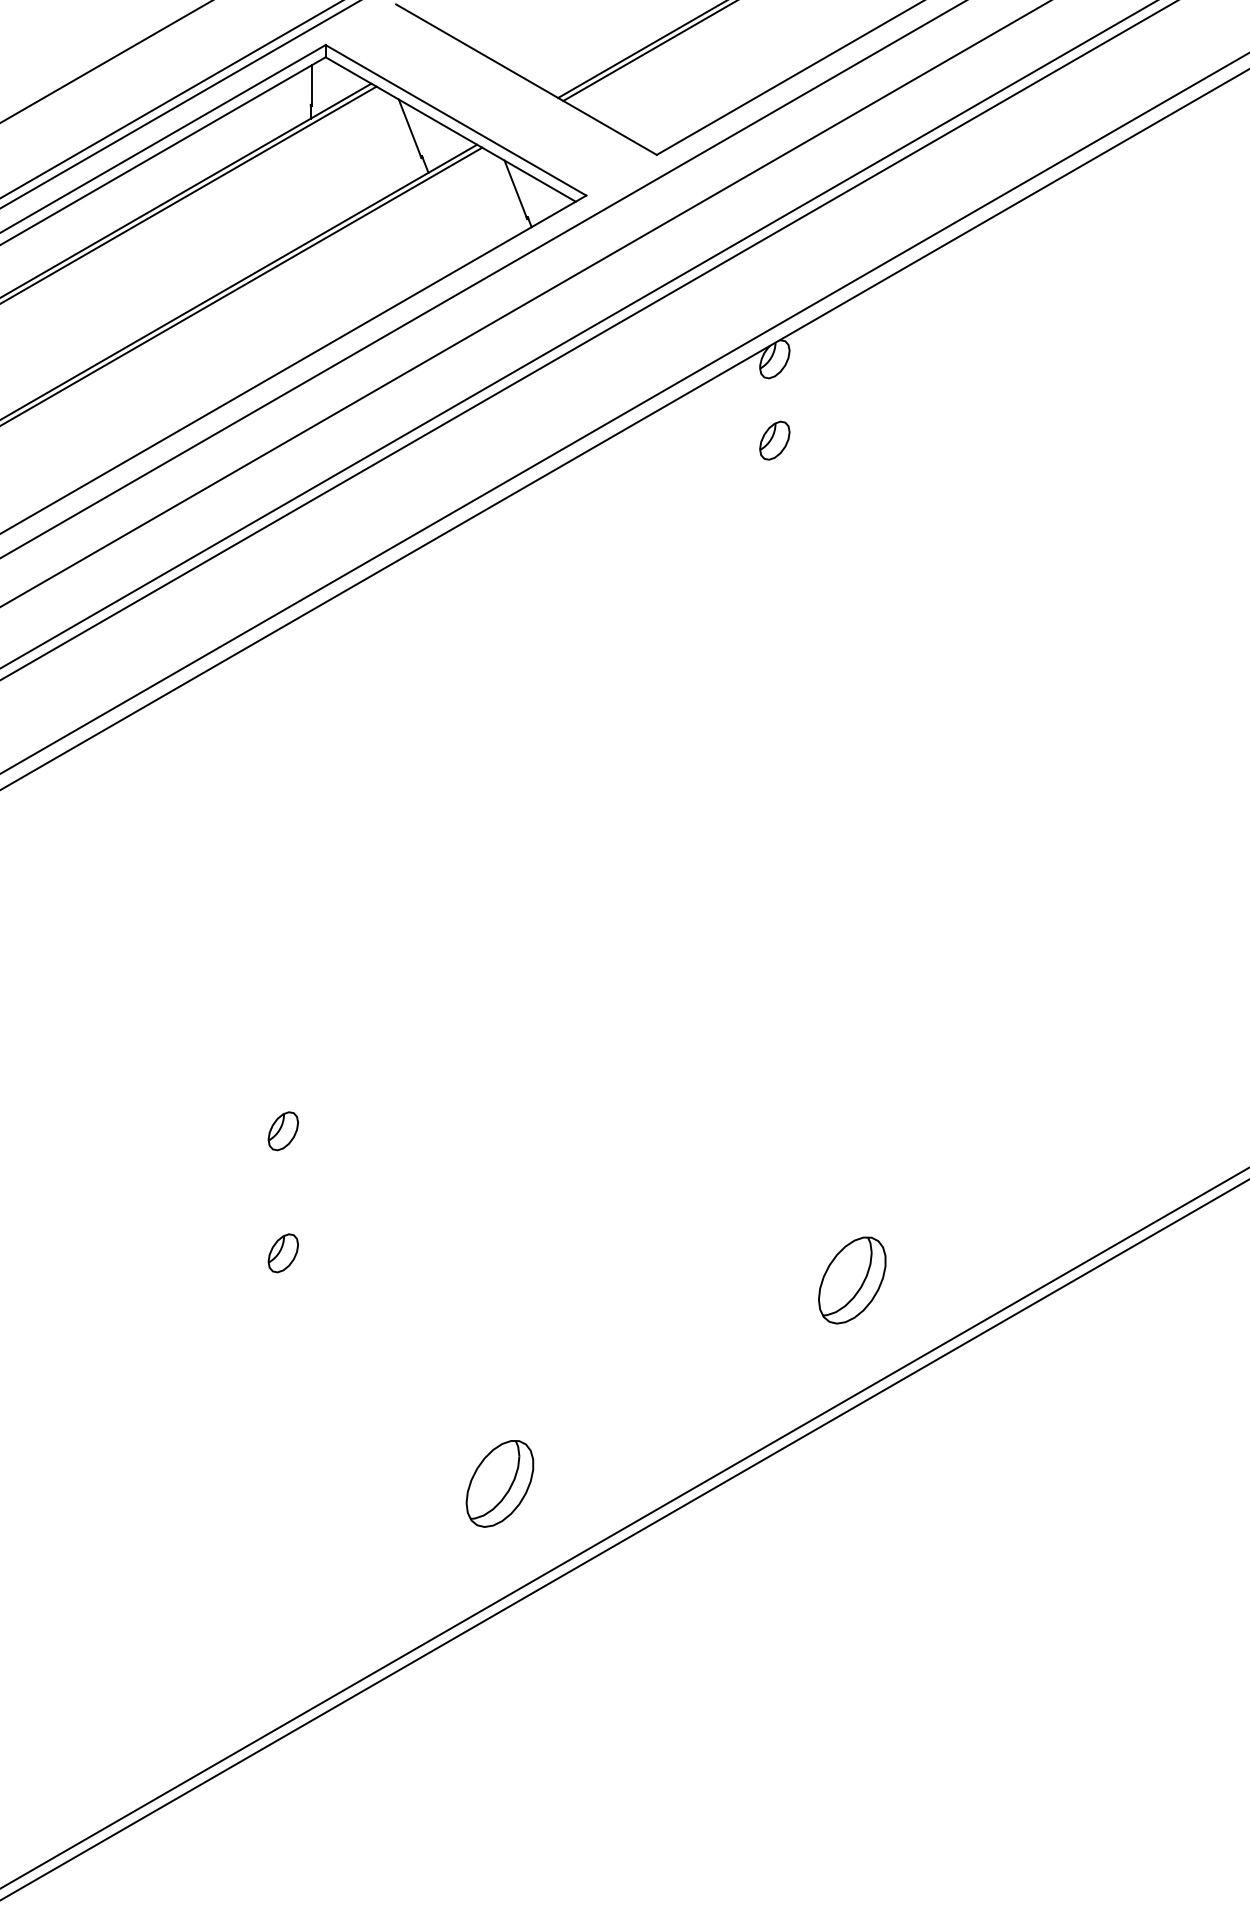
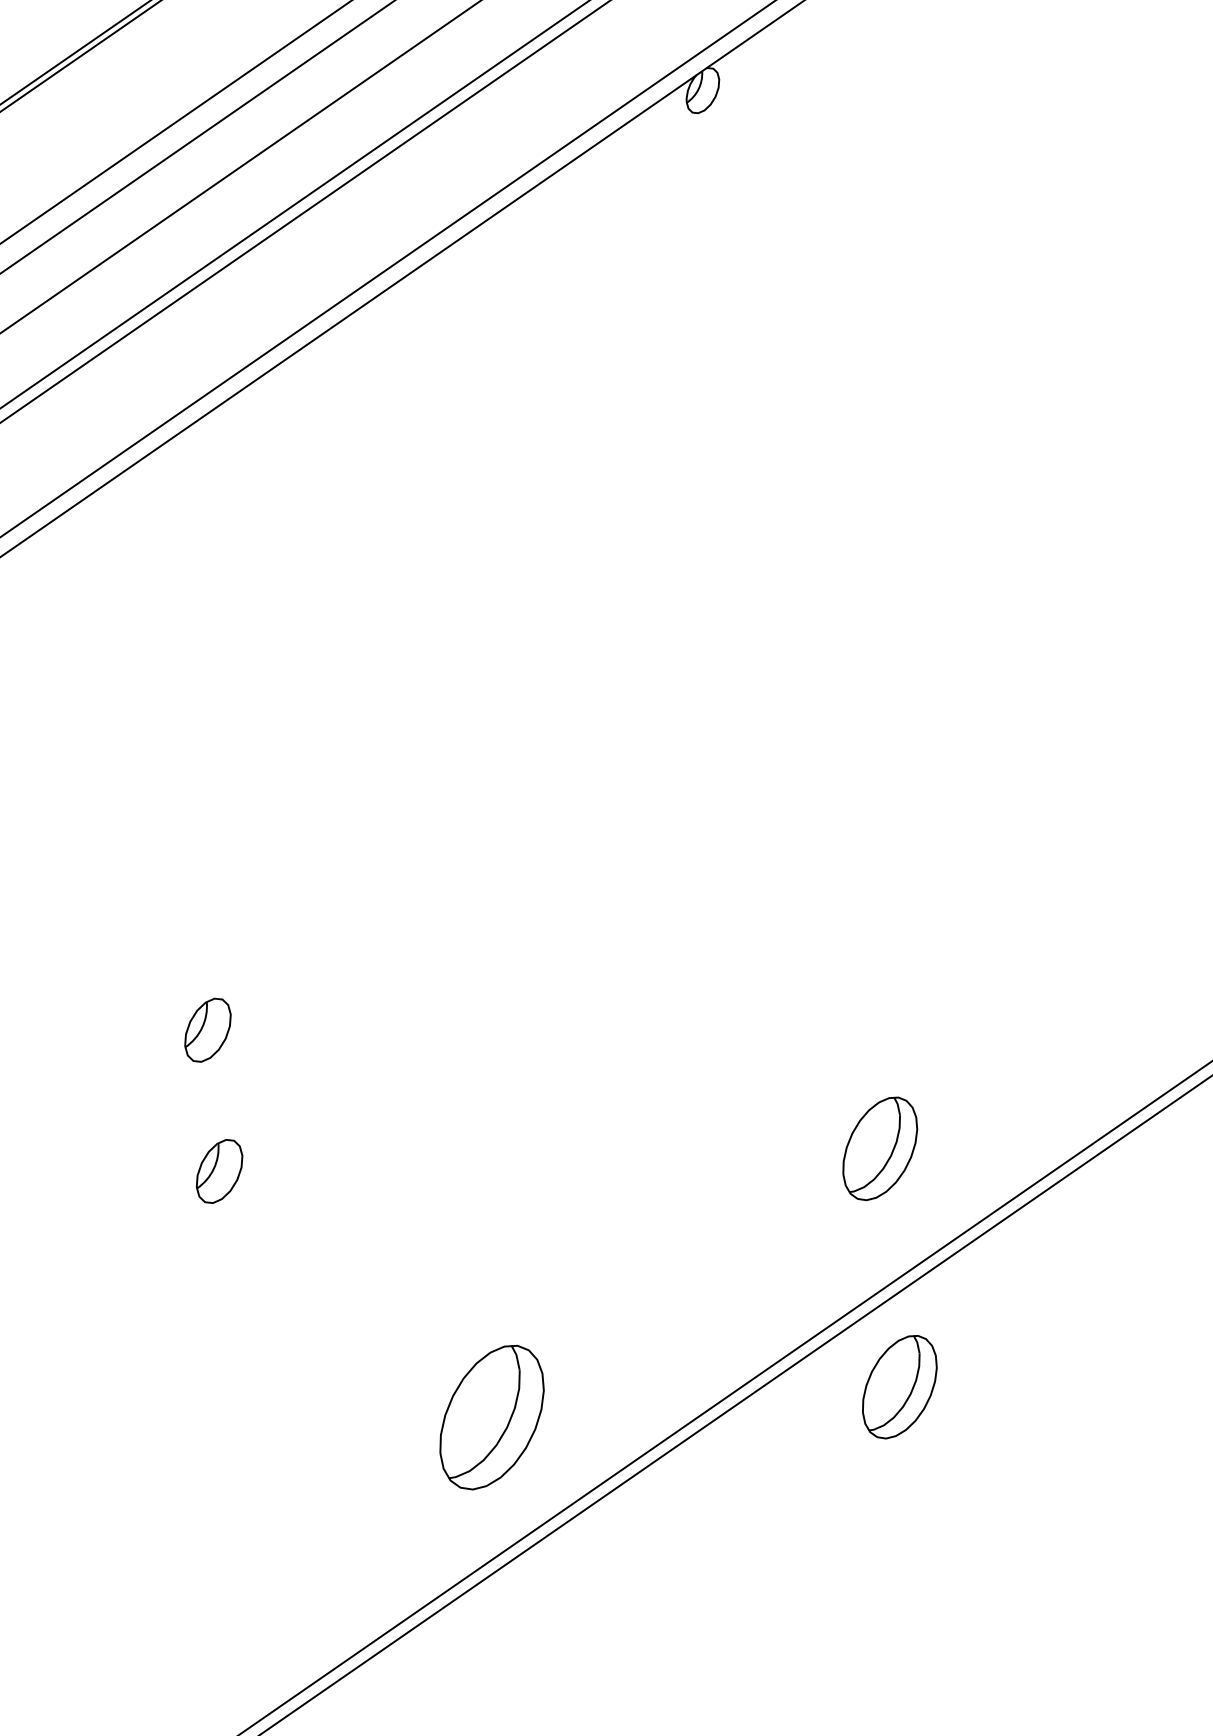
part: (774, 440) -> (710, 184), removed
part: (282, 1131) -> (206, 1030), size x1.4
part: (282, 1253) -> (218, 1171), size x1.4
part: (499, 1483) -> (491, 1417), size x1.4
part: (852, 1486) -> (899, 1387), added

